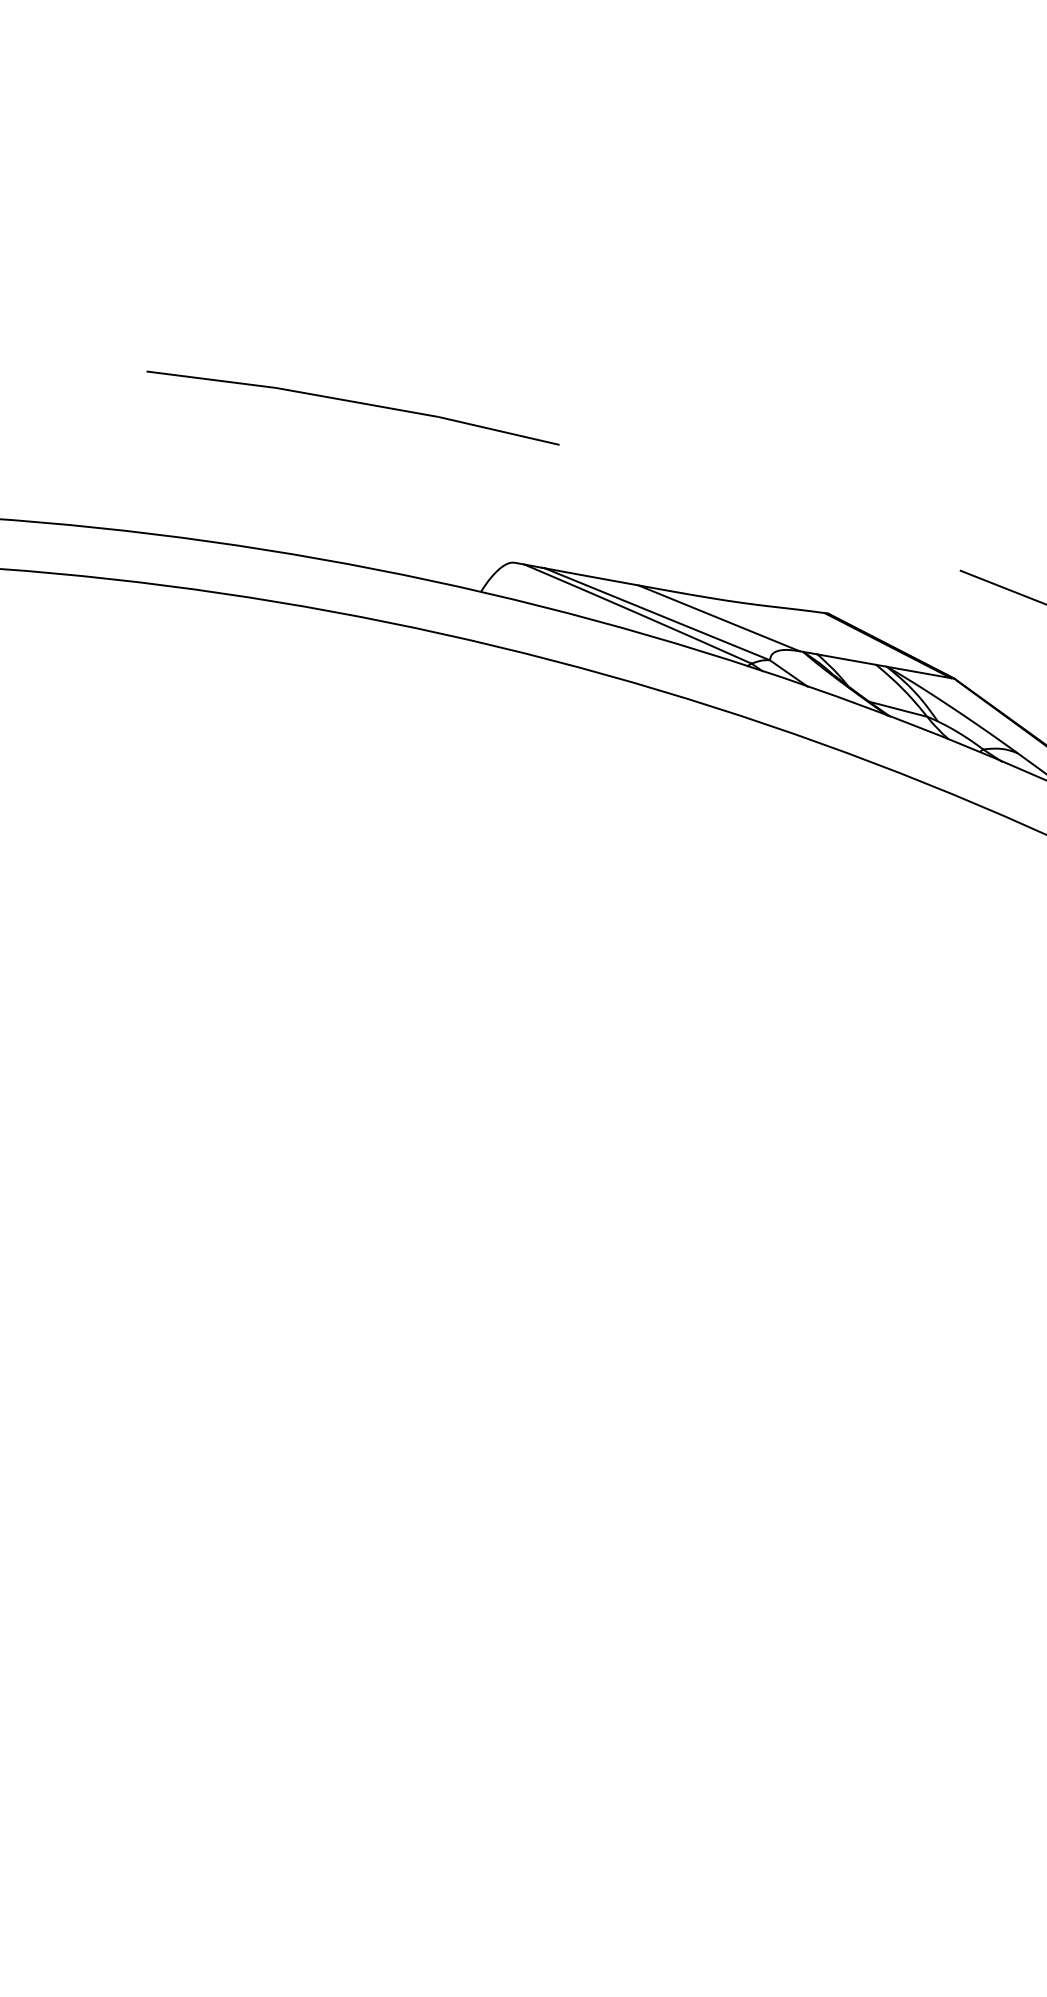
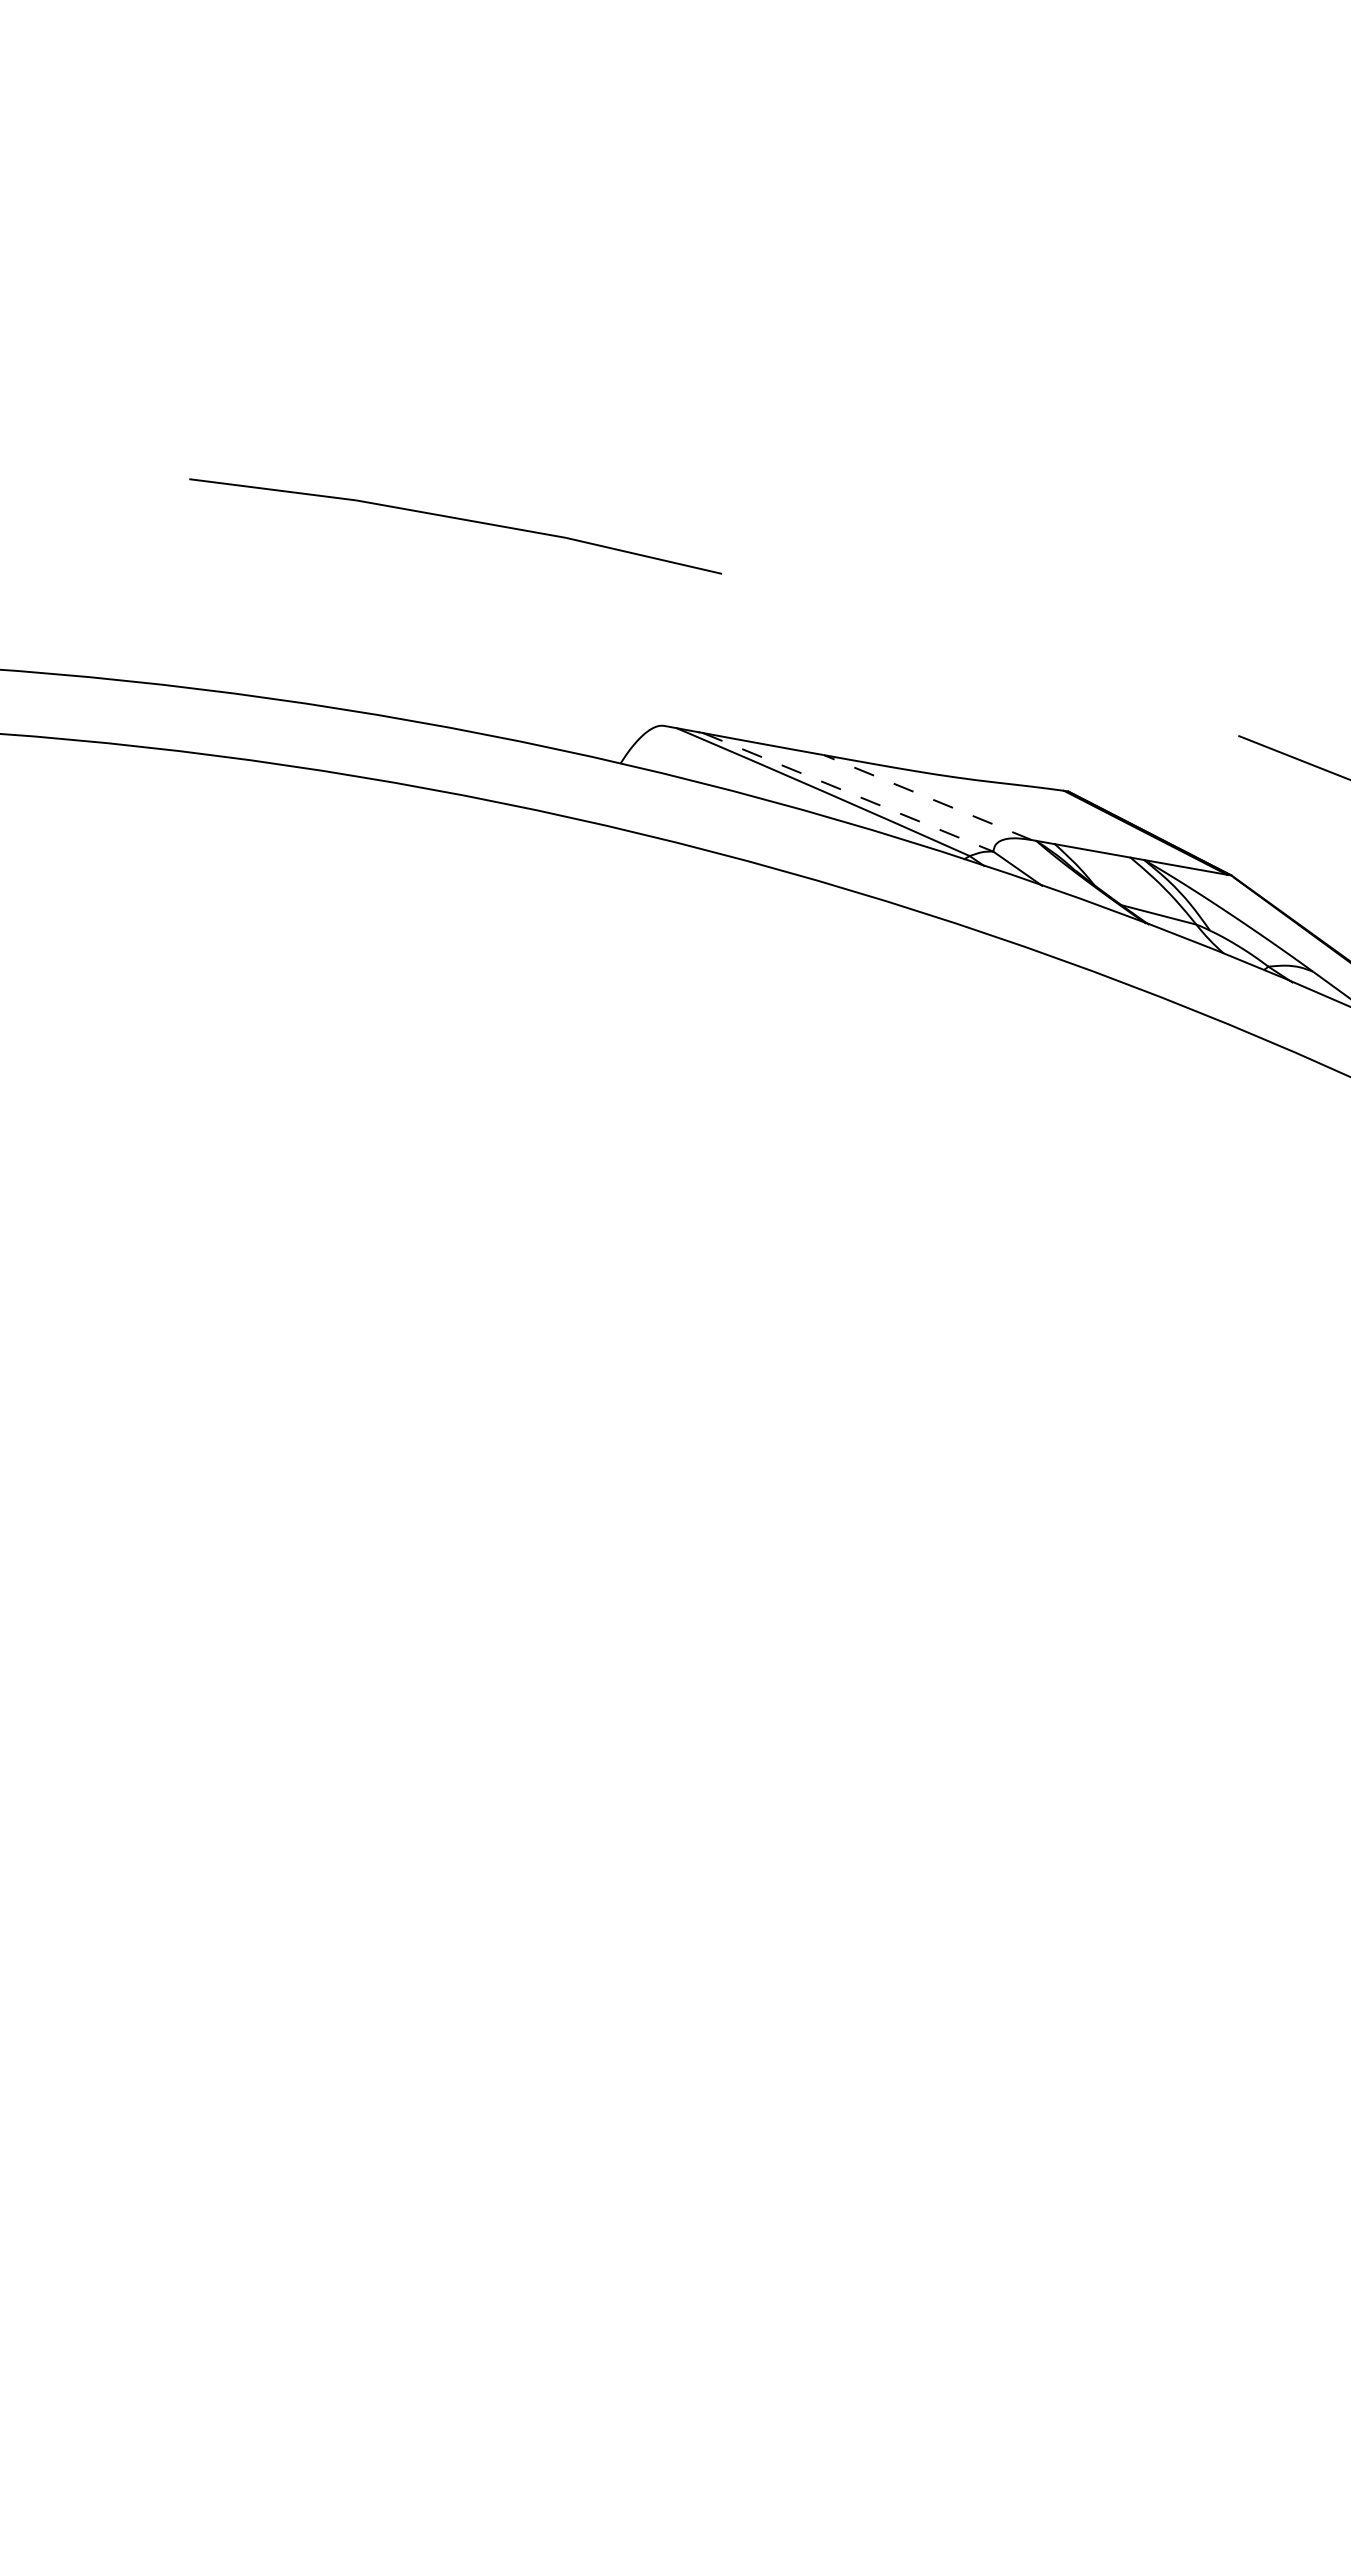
line: (657, 614) -> (848, 792), solid -> dashed
line: (718, 618) -> (927, 797), solid -> dashed

